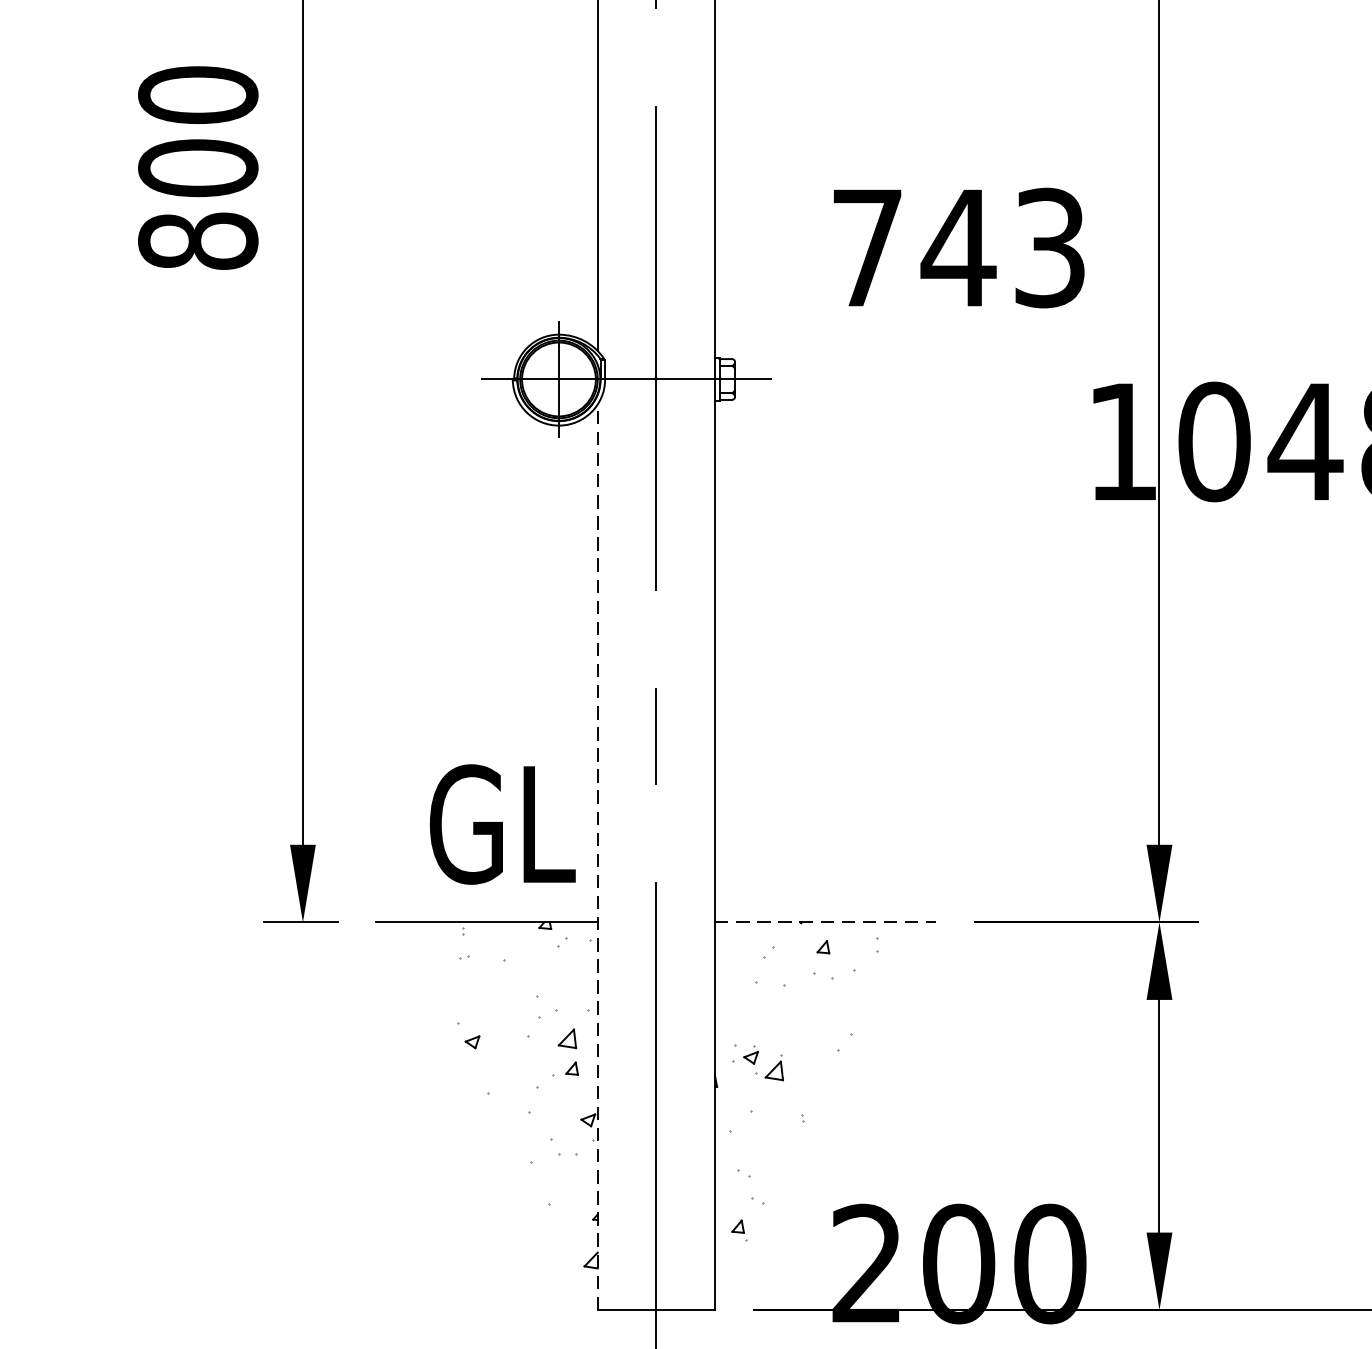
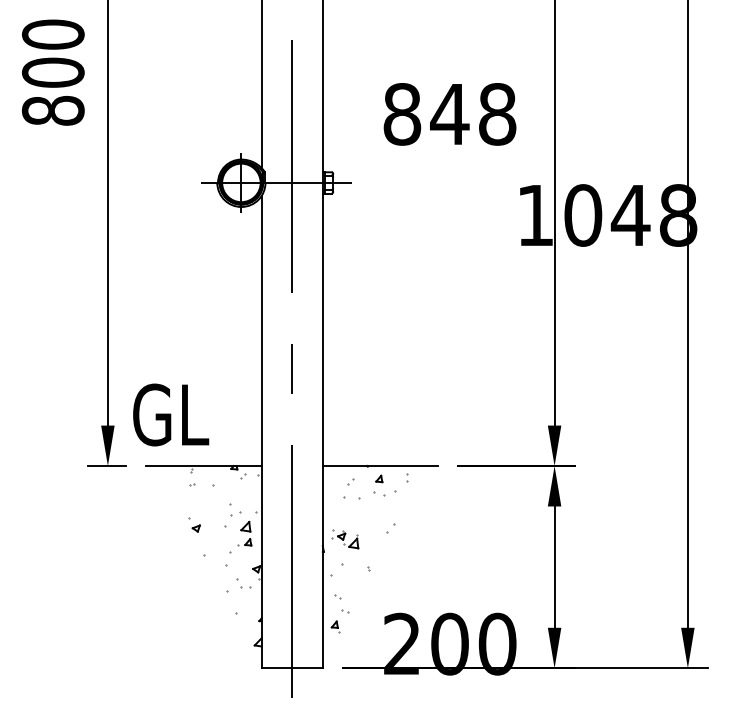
text: (957, 248) -> (449, 114), 743 -> 848
text: (503, 823) -> (171, 414), moved
line: (597, 856) -> (261, 431), dashed -> solid
line: (825, 923) -> (380, 466), dashed -> solid

